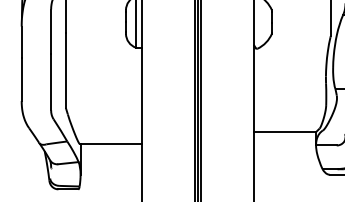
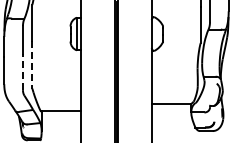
line: (66, 69) -> (32, 64), solid -> dashed
line: (50, 82) -> (22, 72), solid -> dashed

